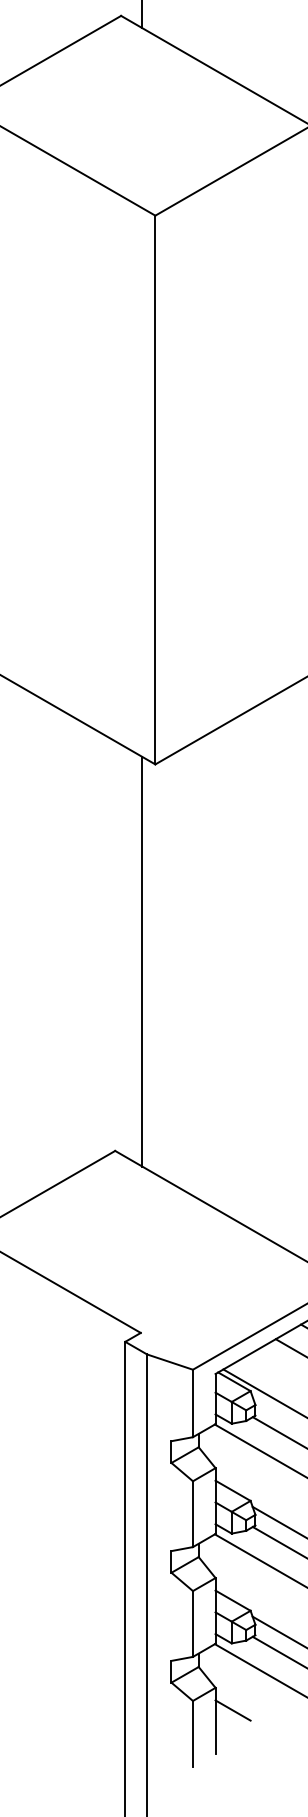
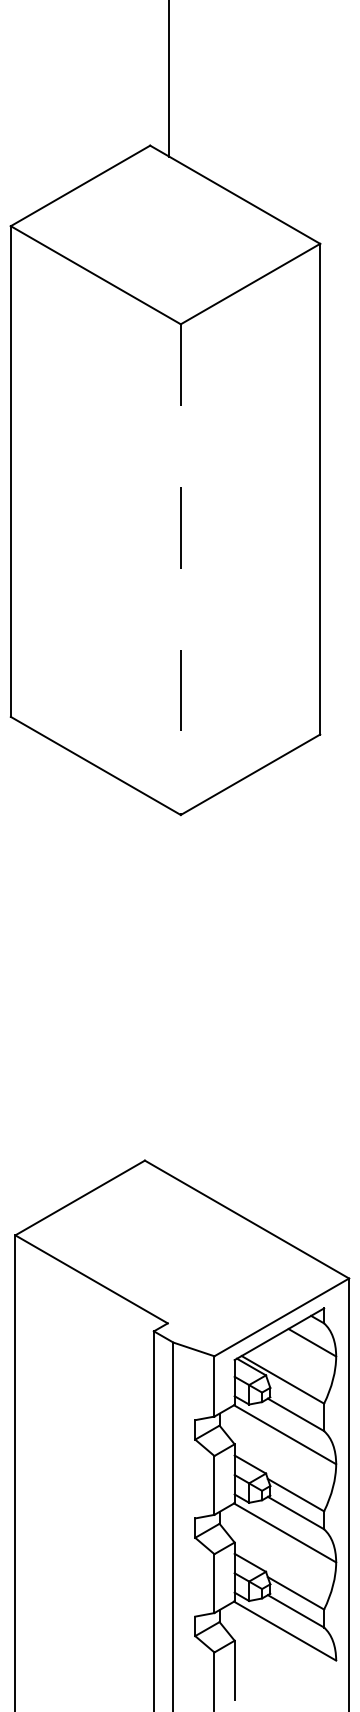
line: (154, 491) -> (180, 570), solid -> dashed
line: (142, 961) -> (169, 991), removed
line: (233, 1709) -> (250, 1660), removed

